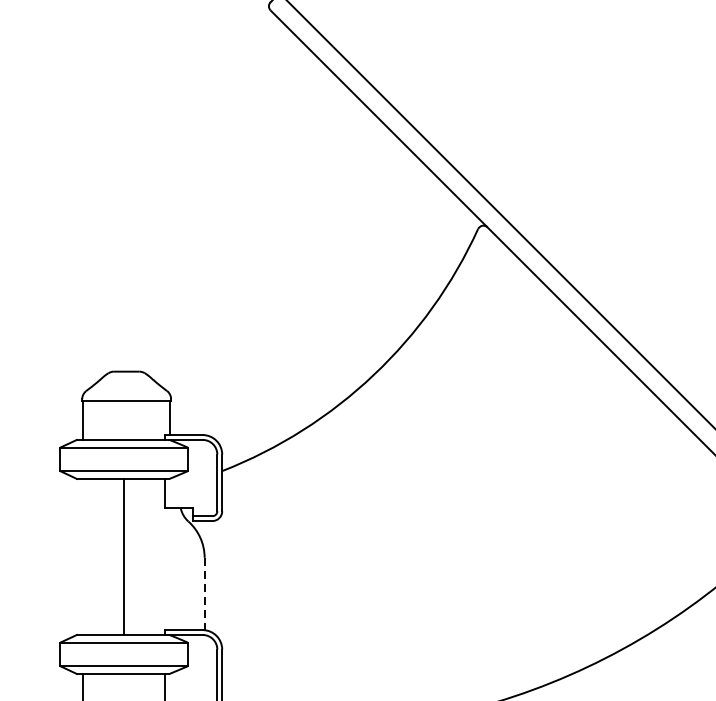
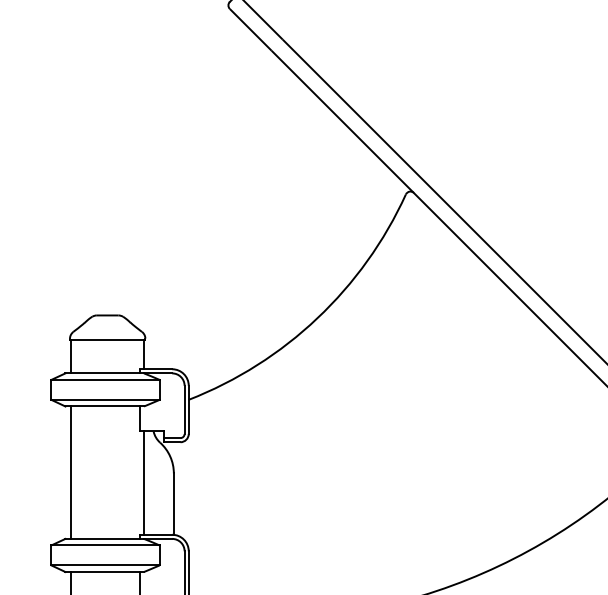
line: (124, 556) -> (70, 472), moved
line: (170, 568) -> (144, 482), added
line: (204, 594) -> (173, 504), dashed -> solid

